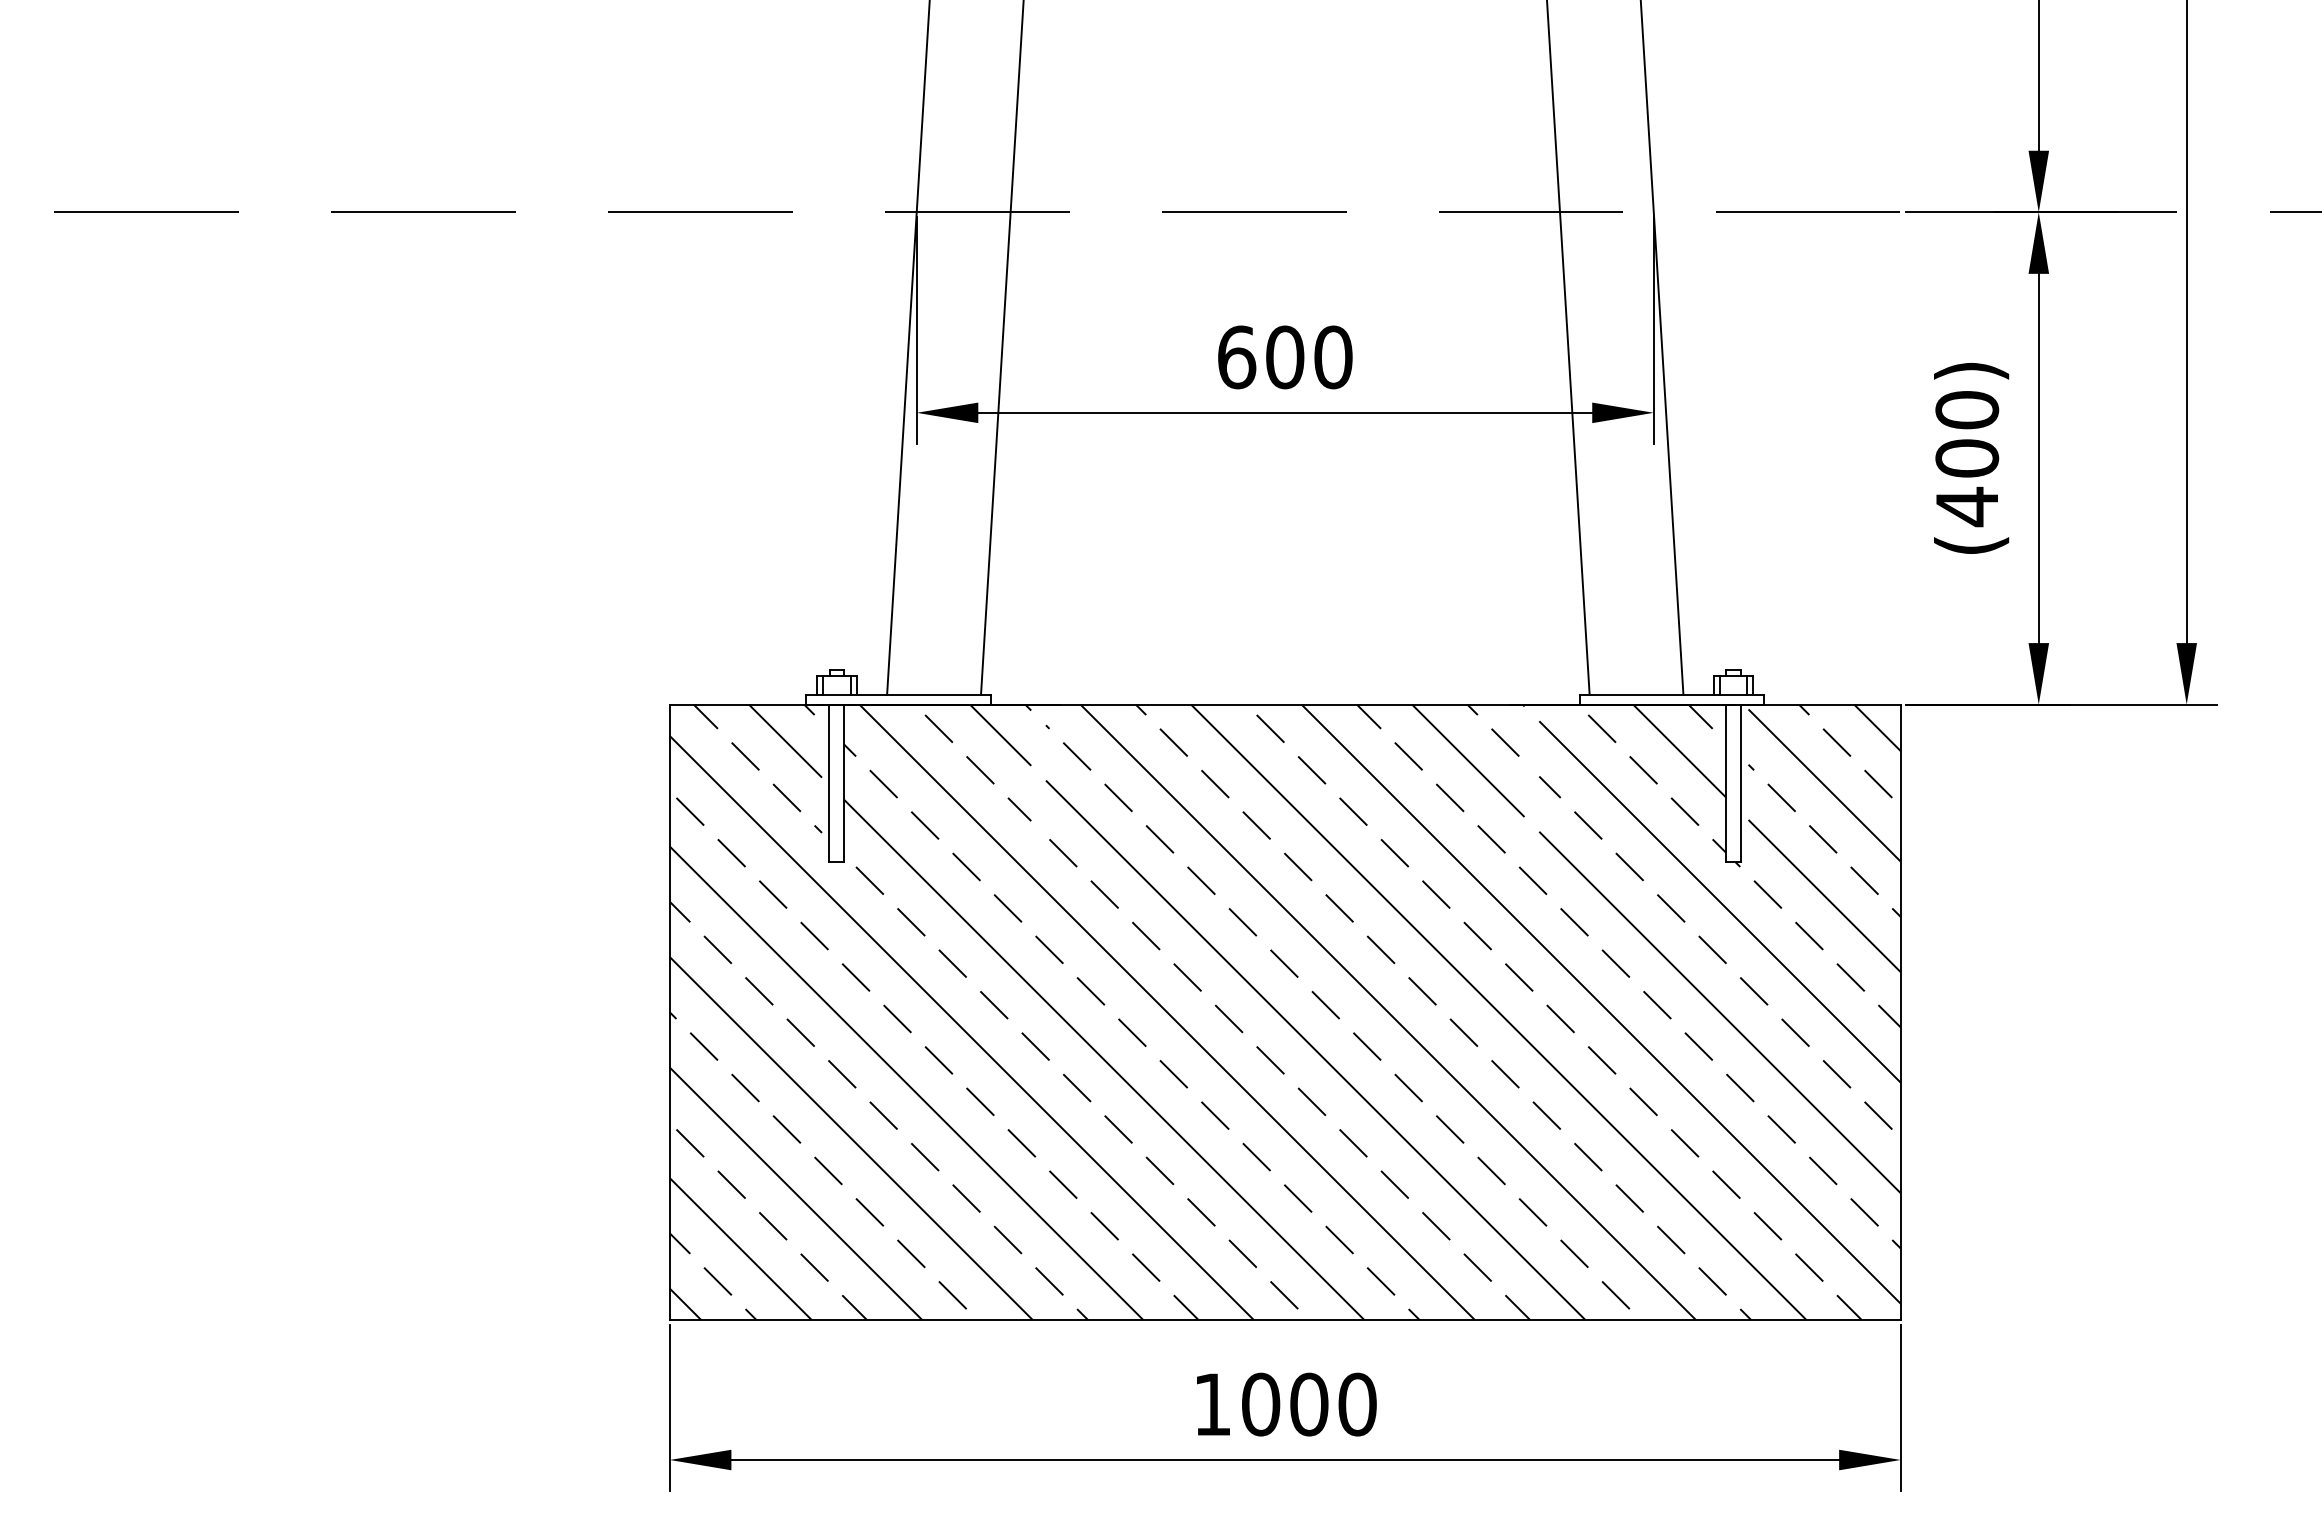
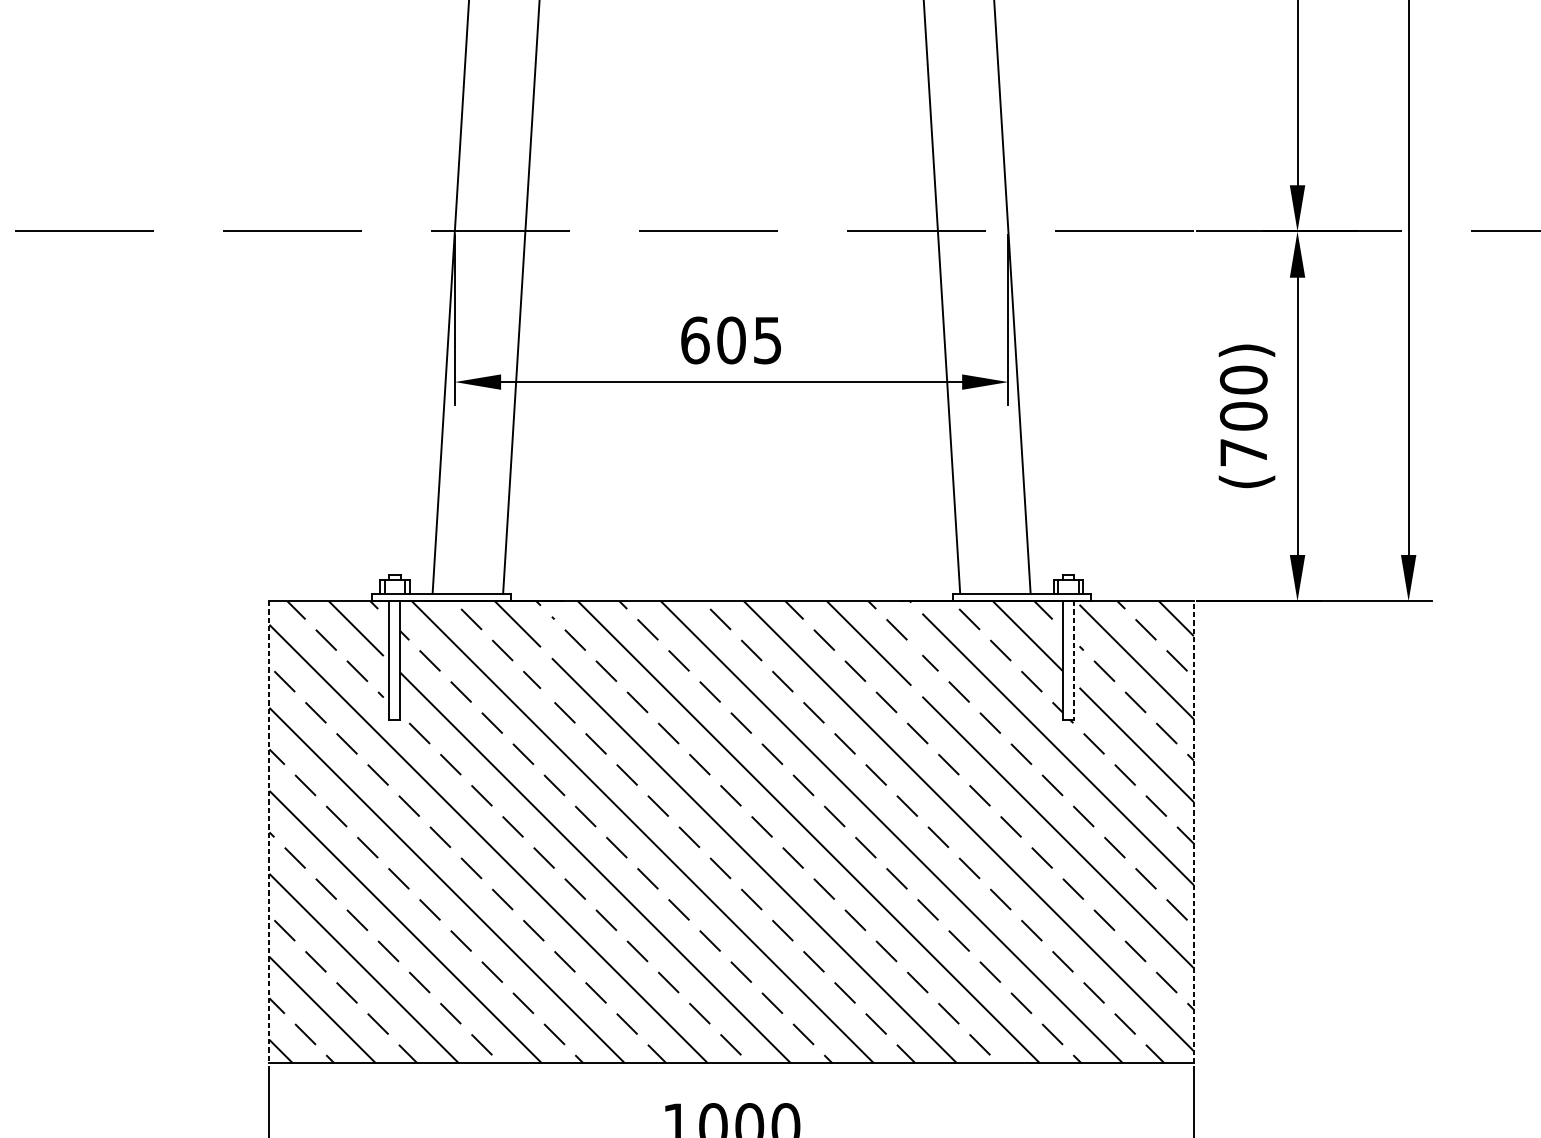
text: (1333, 357) -> (767, 340), 600 -> 605
text: (1966, 506) -> (1243, 452), (400) -> (700)
line: (1741, 783) -> (1074, 660), solid -> dashed
line: (669, 1012) -> (269, 832), solid -> dashed
line: (1900, 1012) -> (1193, 832), solid -> dashed

